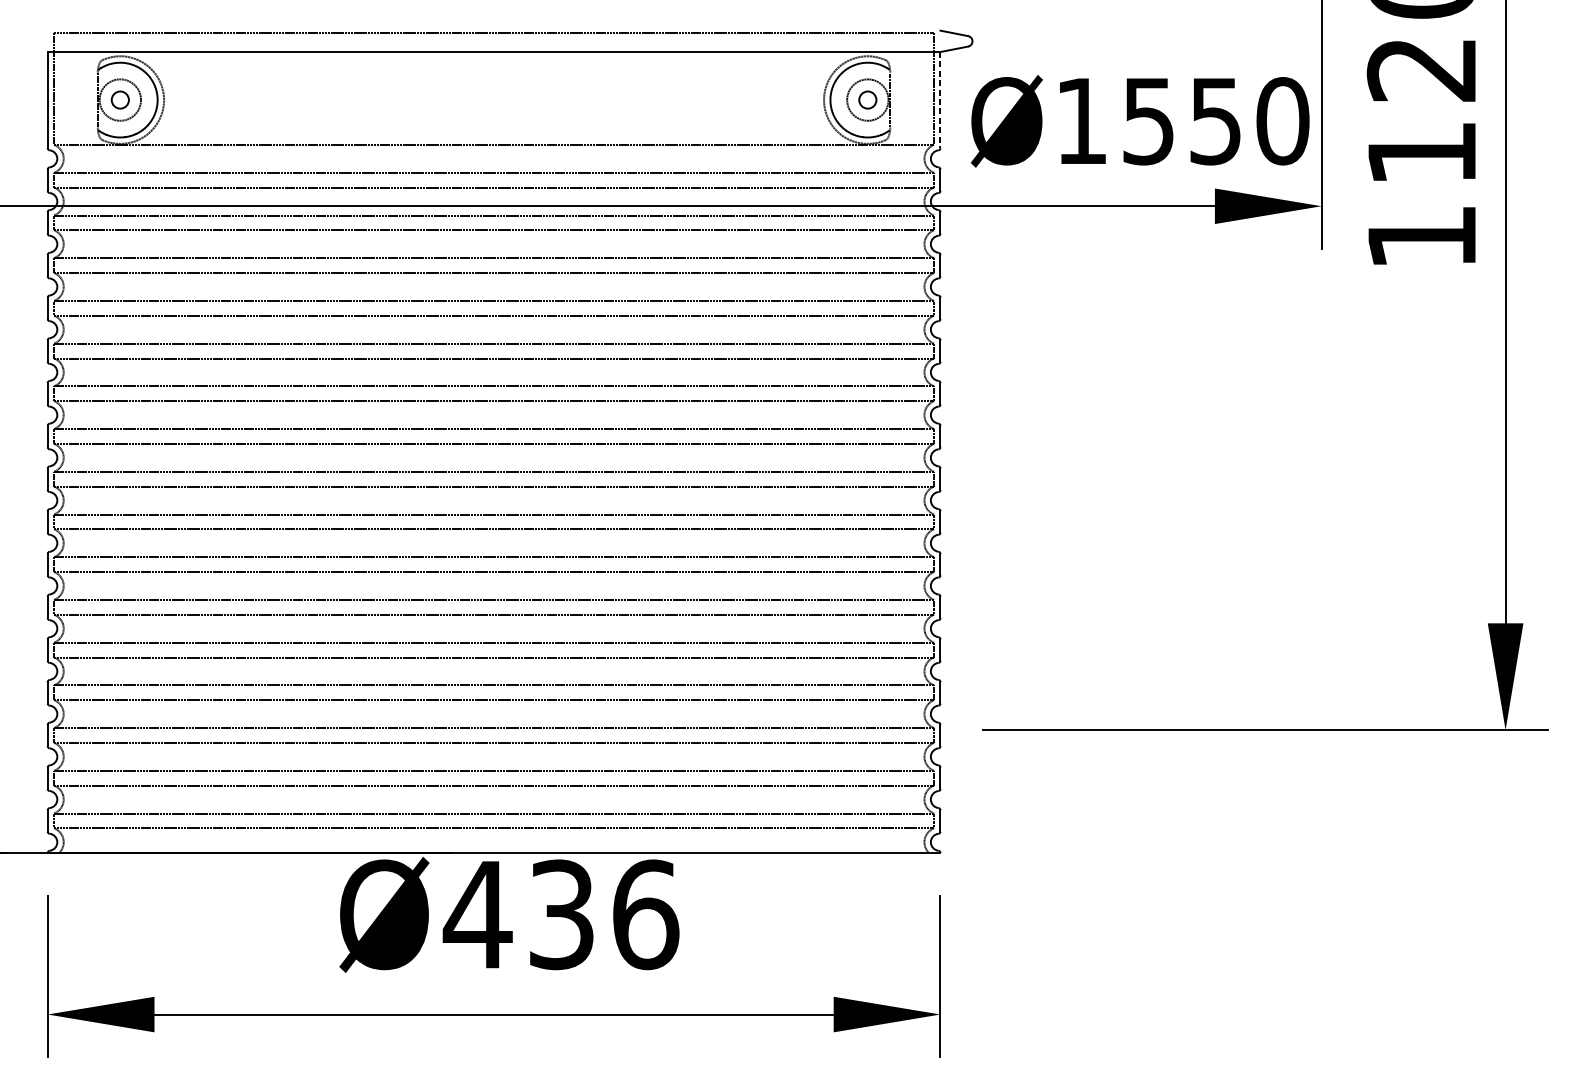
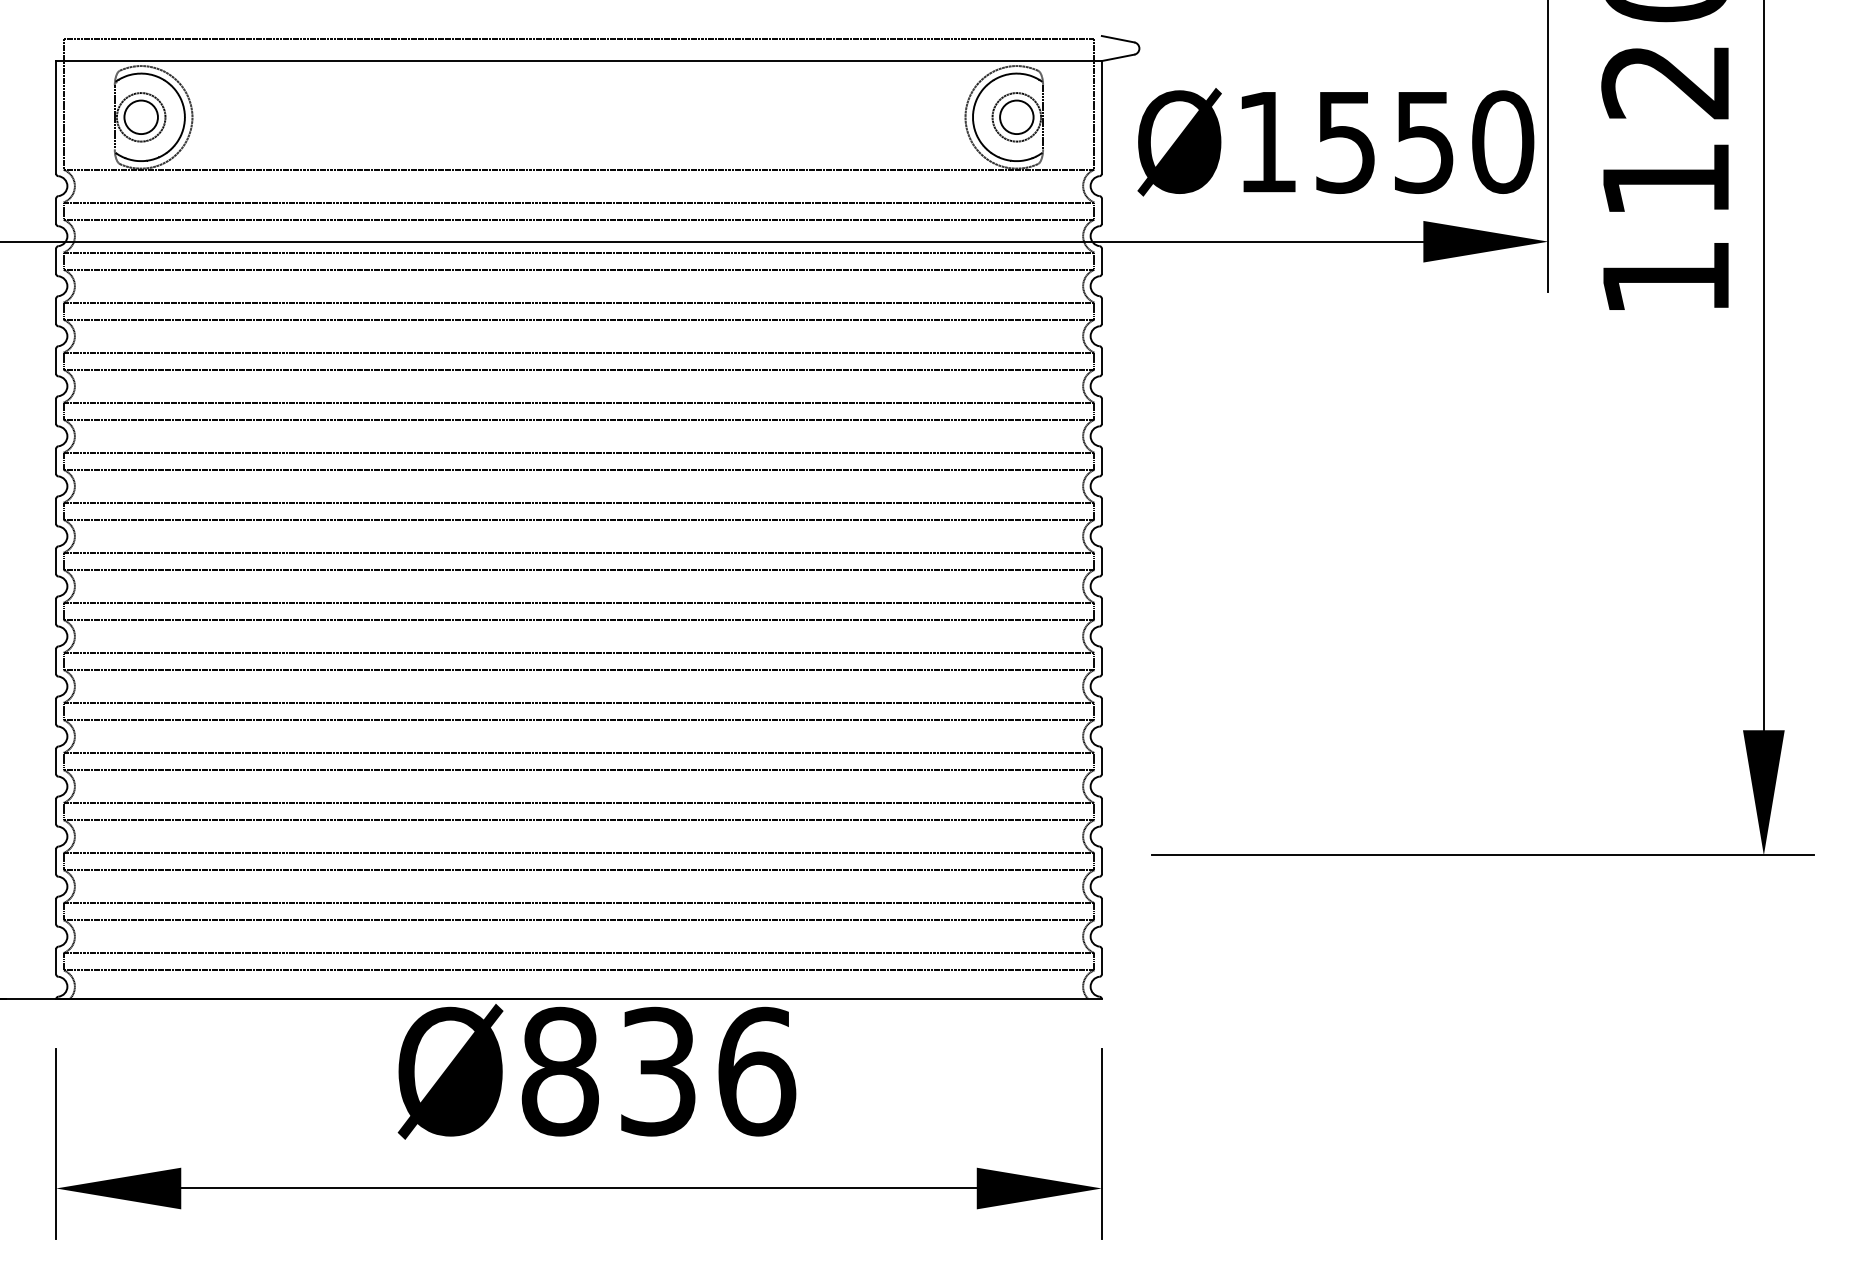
circle: (119, 100) -> (140, 117), size x1.67
circle: (867, 100) -> (1016, 117), size x1.67
line: (940, 100) -> (1101, 117), dashed -> solid
text: (477, 914) -> (559, 1071), Ø436 -> Ø836

